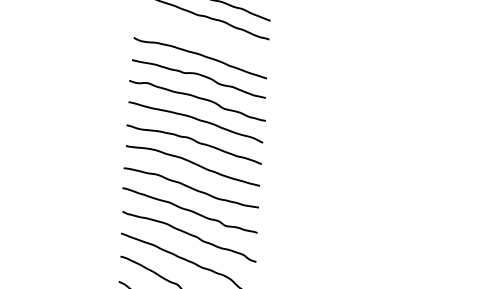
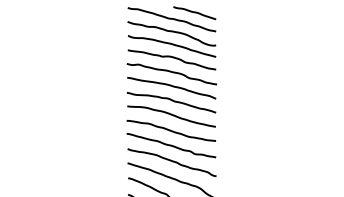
curve: (200, 36) -> (171, 32), added

